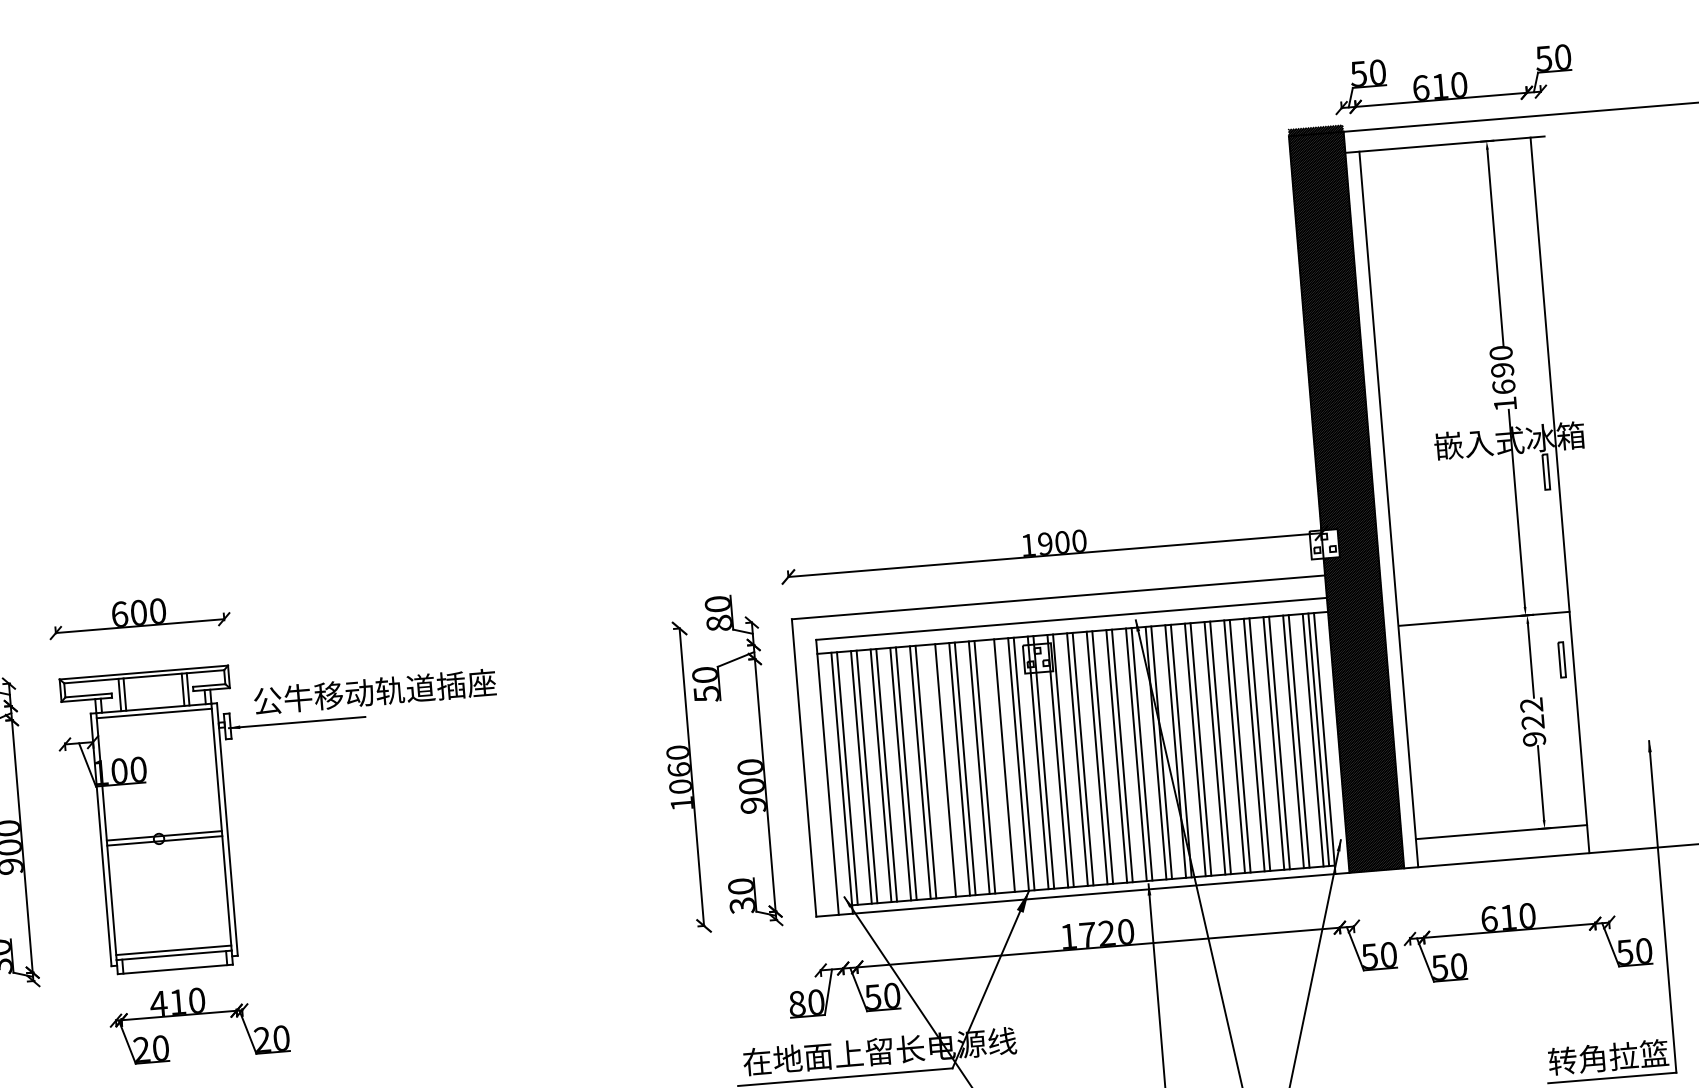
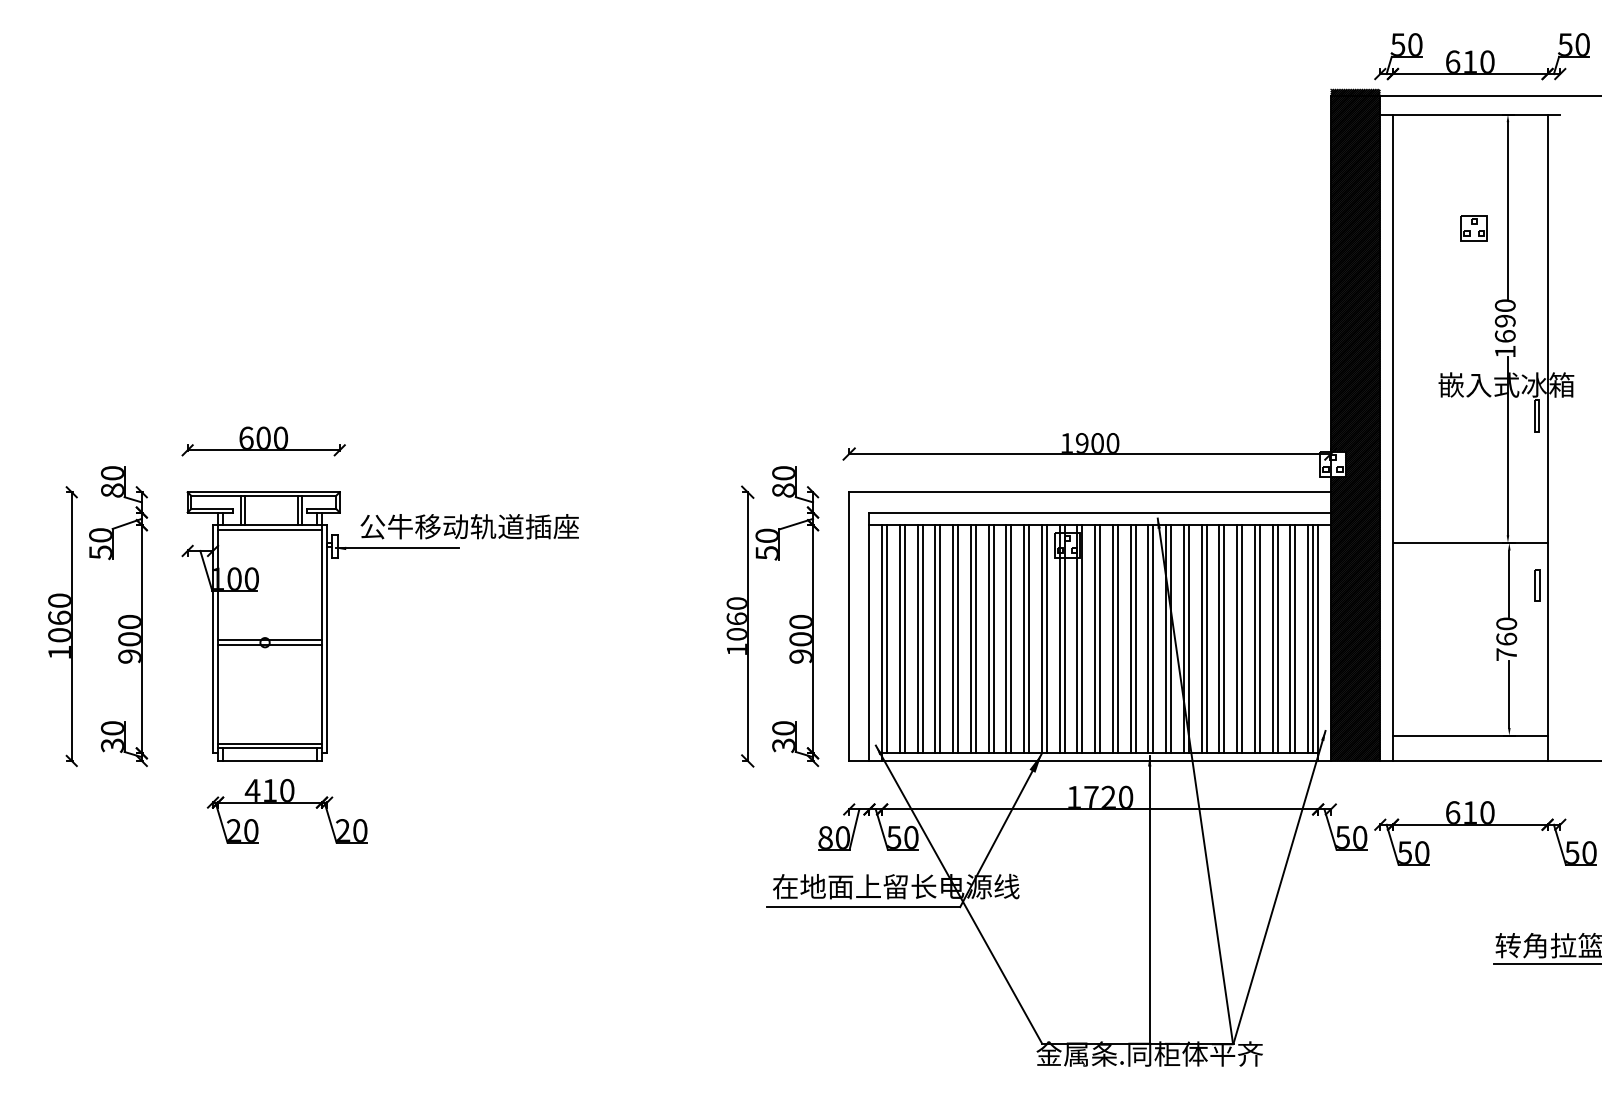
part: (1458, 270) -> (1473, 228), added
text: (1532, 721) -> (1506, 638), 922 -> 760
line: (999, 766) -> (1024, 639), added
line: (939, 771) -> (970, 639), added

